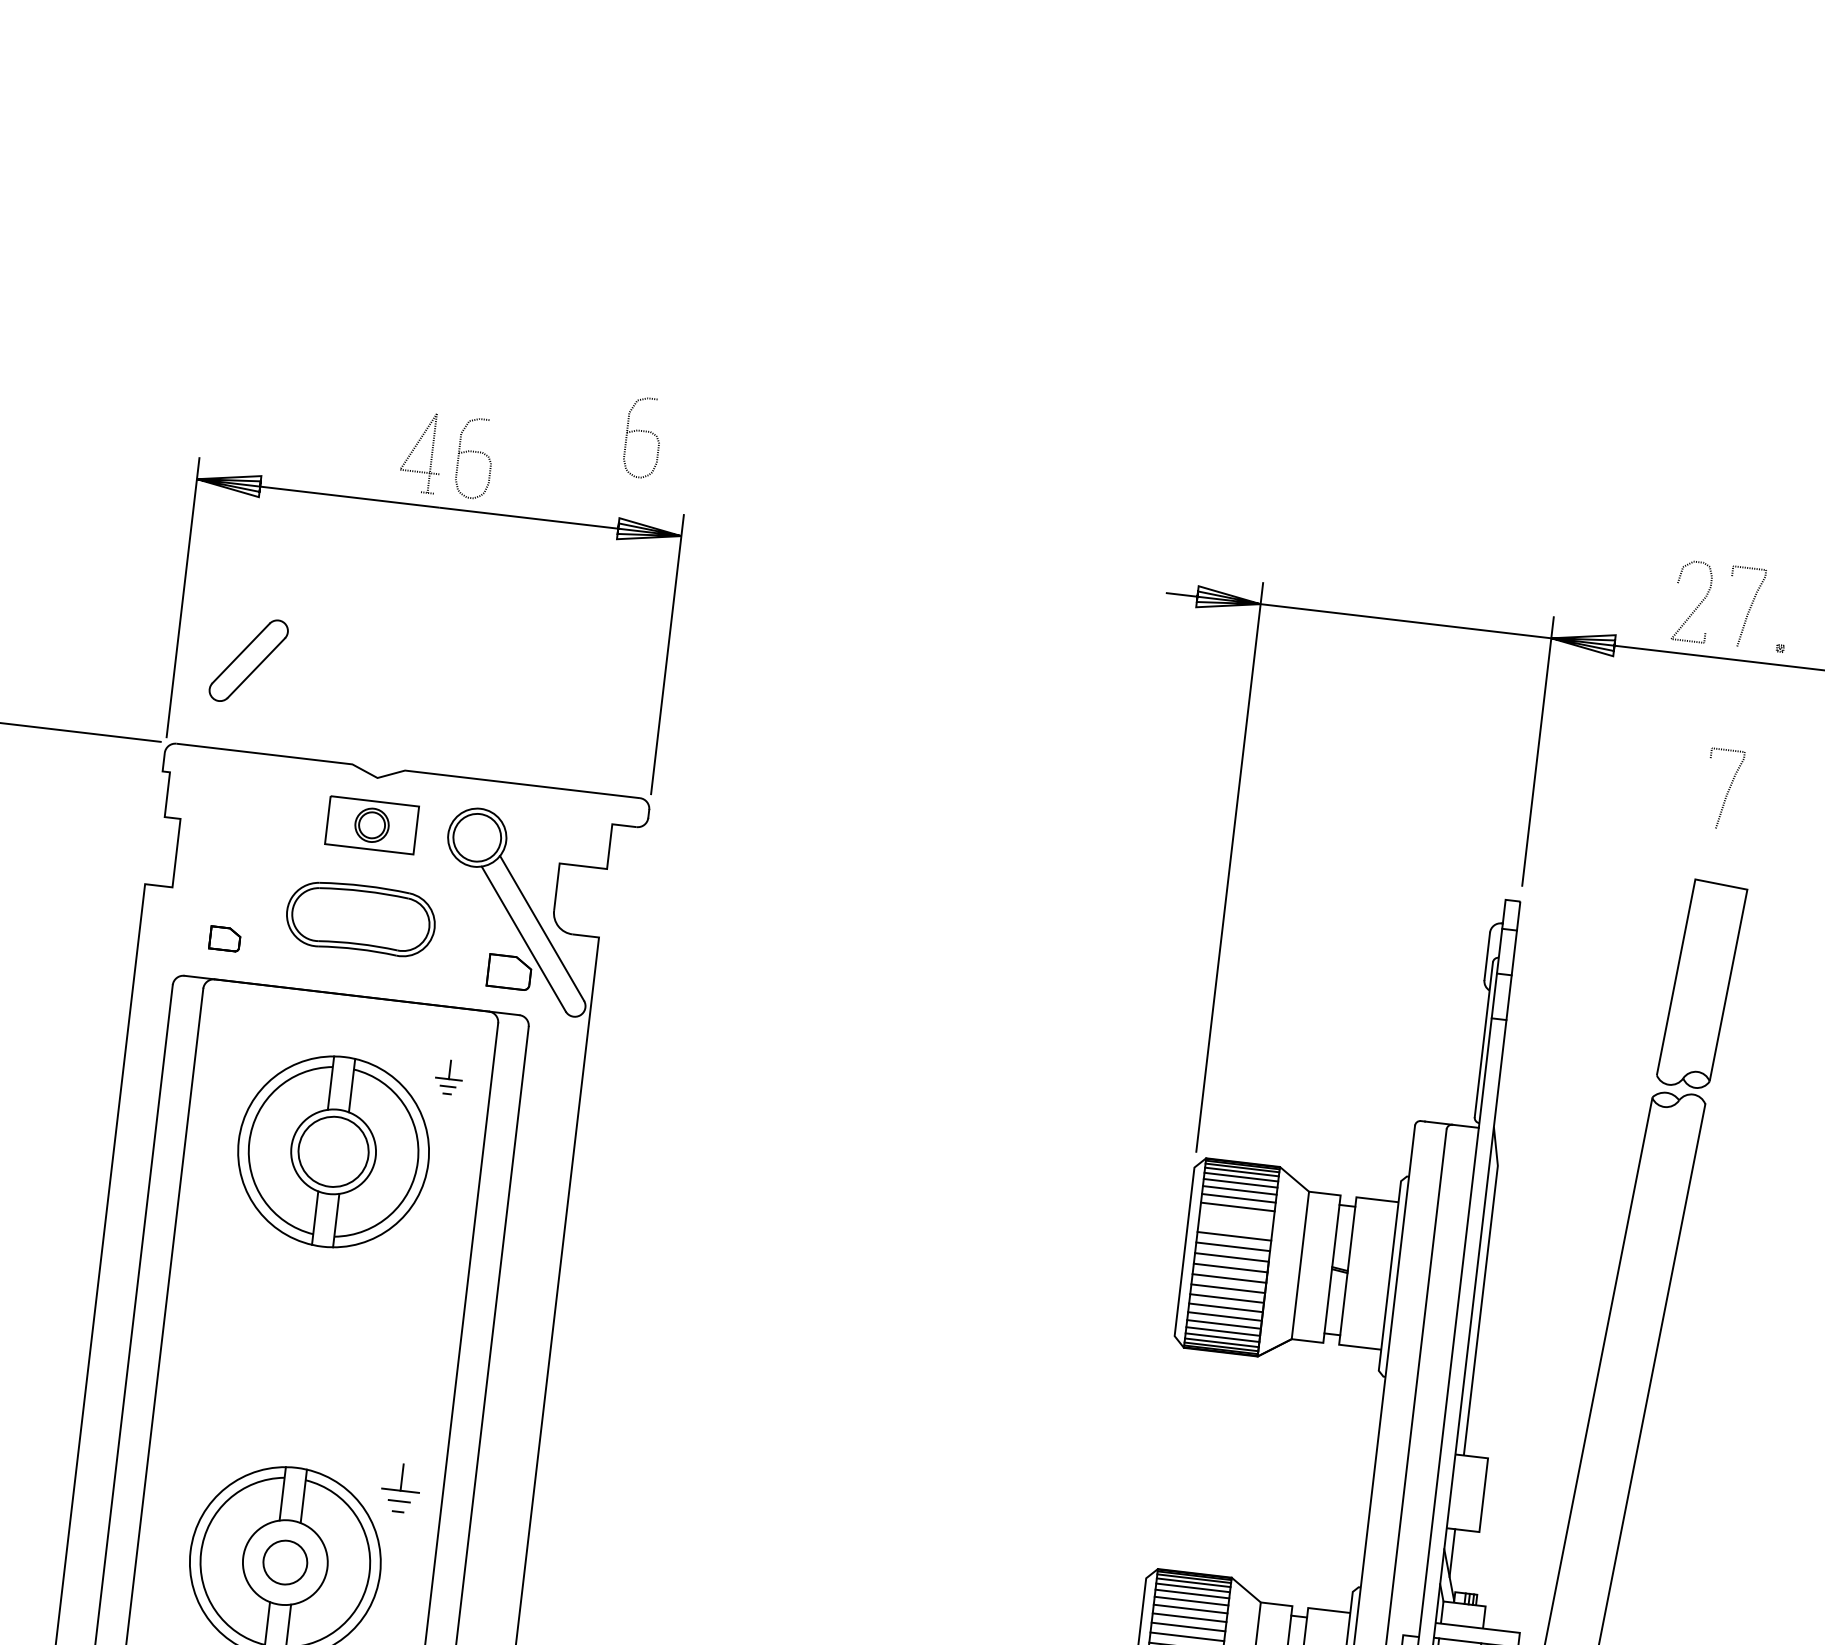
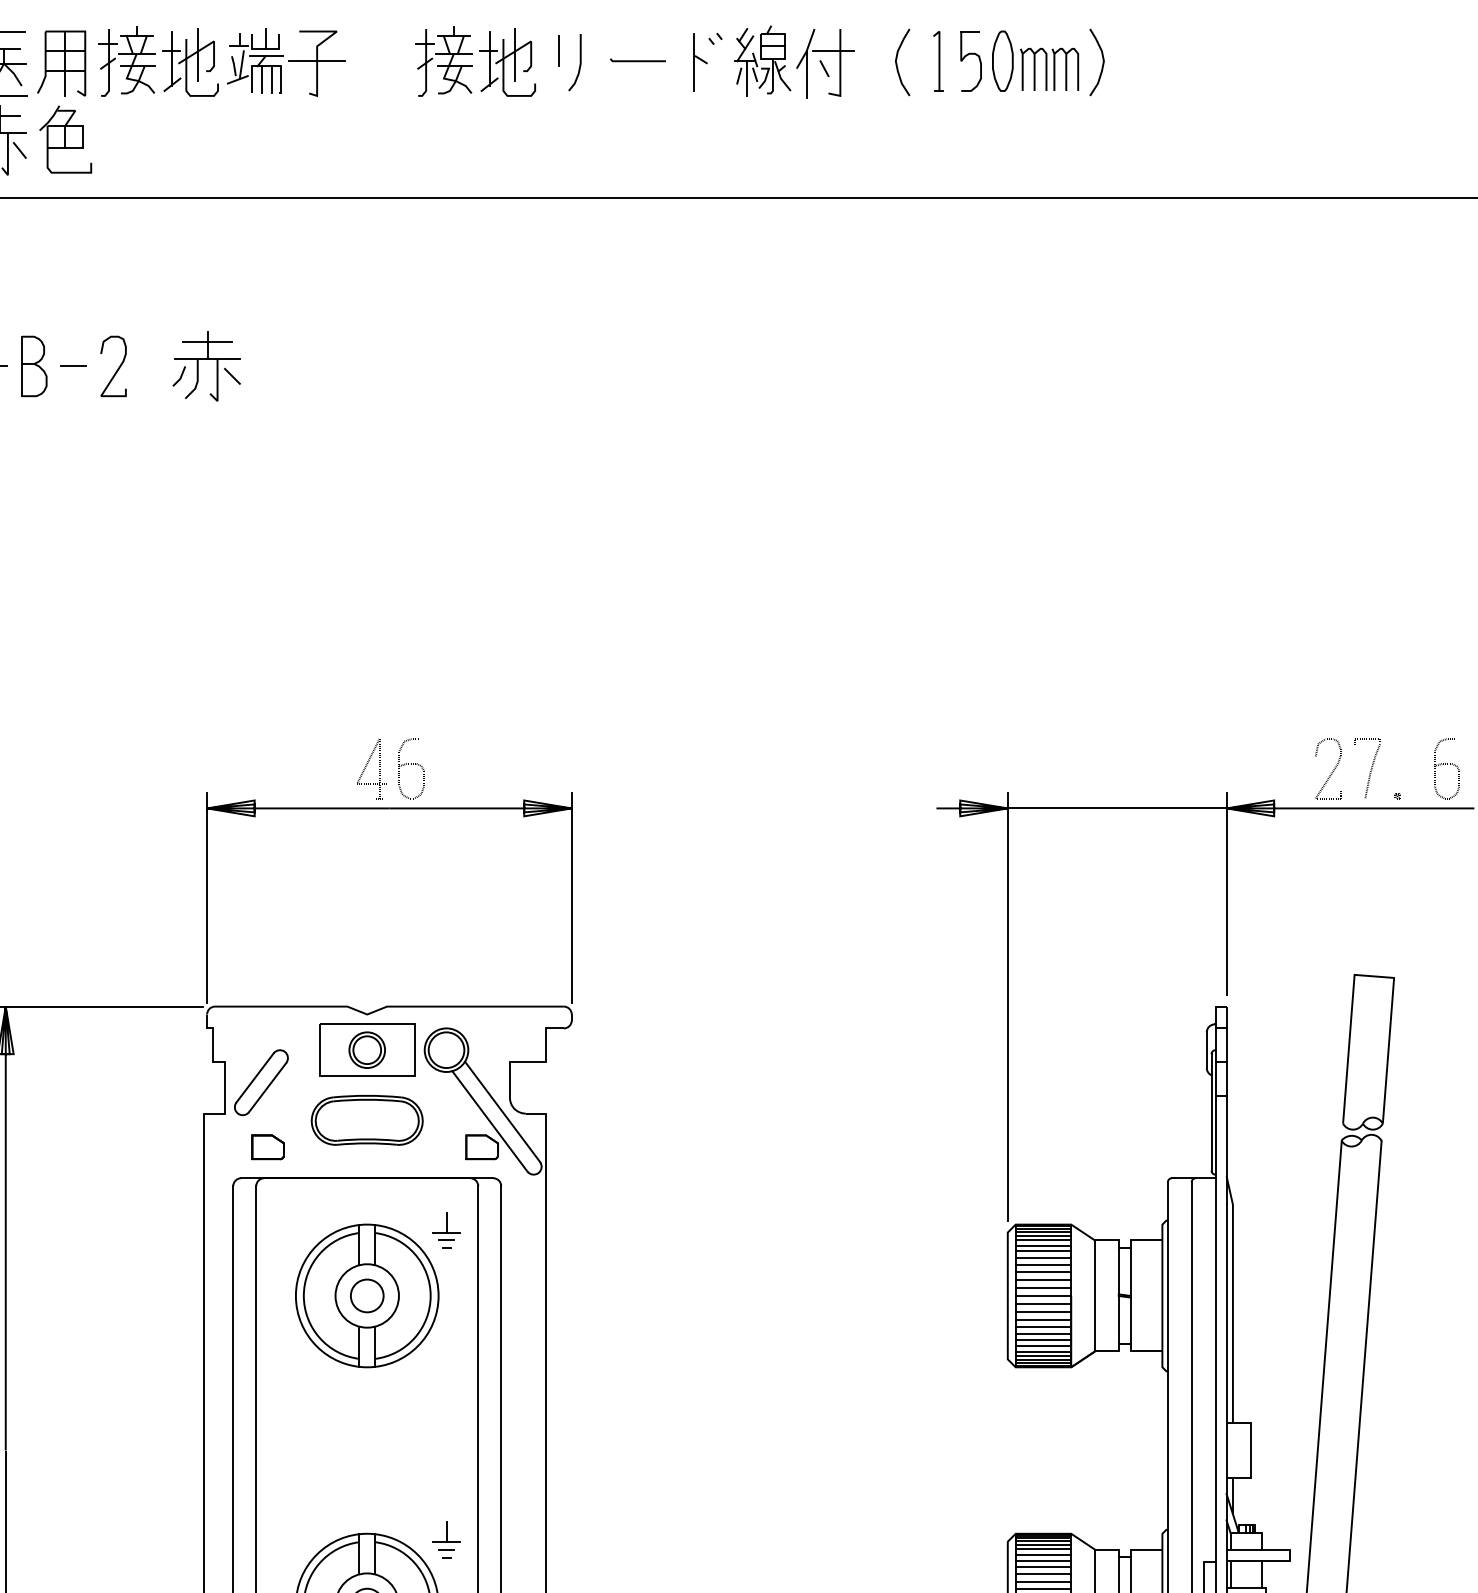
curve: (643, 432) -> (534, 734), removed
part: (248, 660) -> (261, 1082), moved
curve: (1727, 791) -> (1370, 906), removed
part: (372, 824) -> (367, 1049), size x1.43
part: (224, 939) -> (267, 1147), size x1.43
part: (449, 1077) -> (446, 1230), size x1.43
circle: (332, 1151) -> (366, 1295), size x0.62
line: (1236, 1216) -> (1043, 1265), added
line: (1235, 1226) -> (1043, 1272), added

